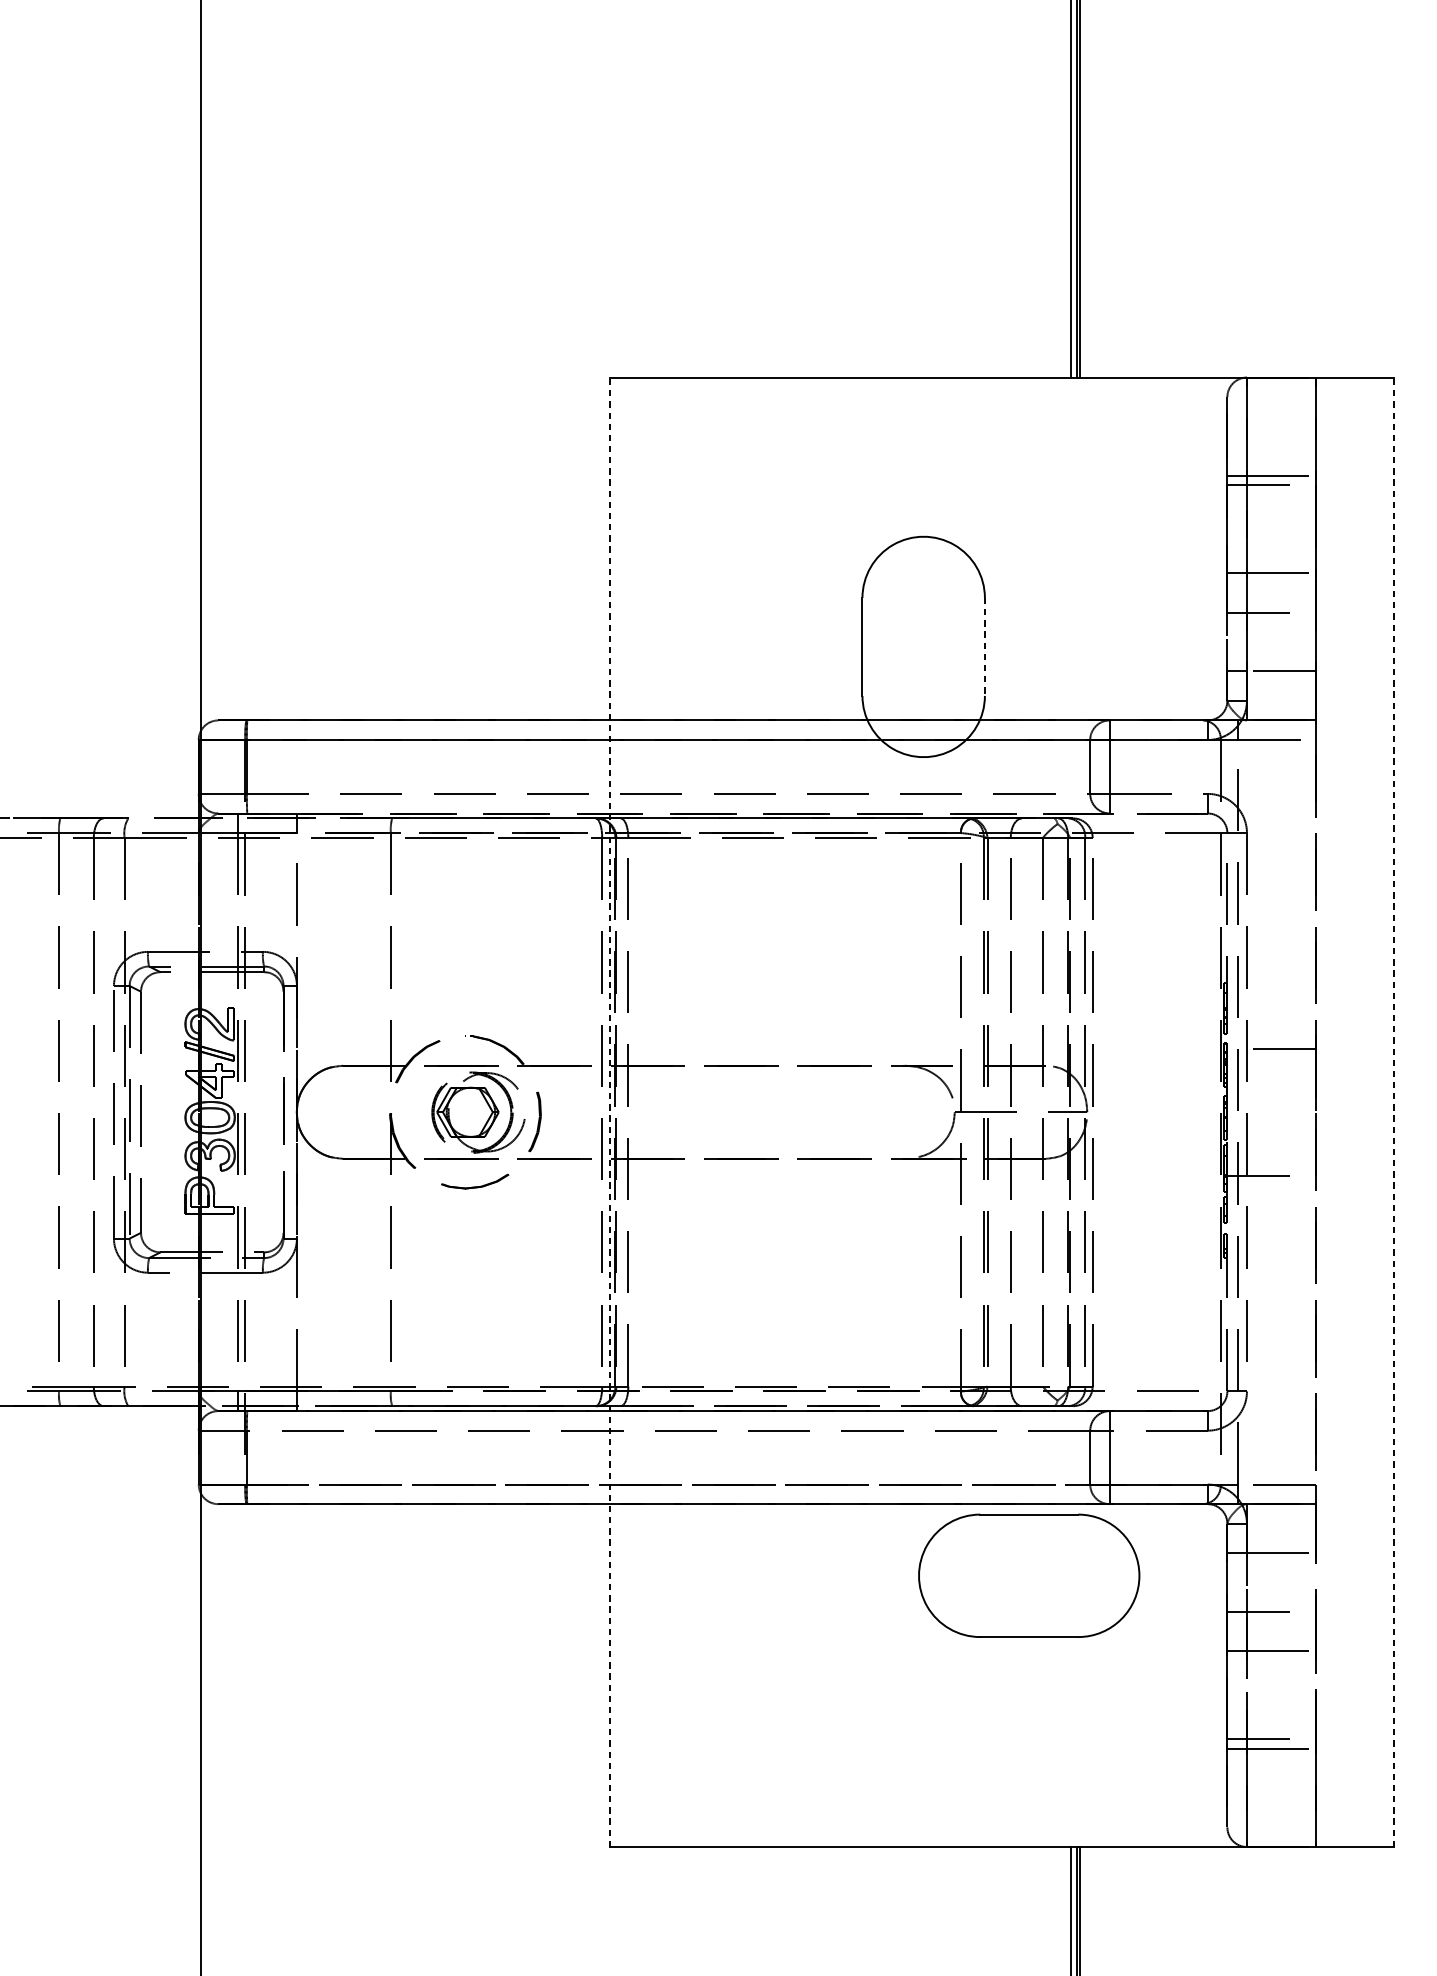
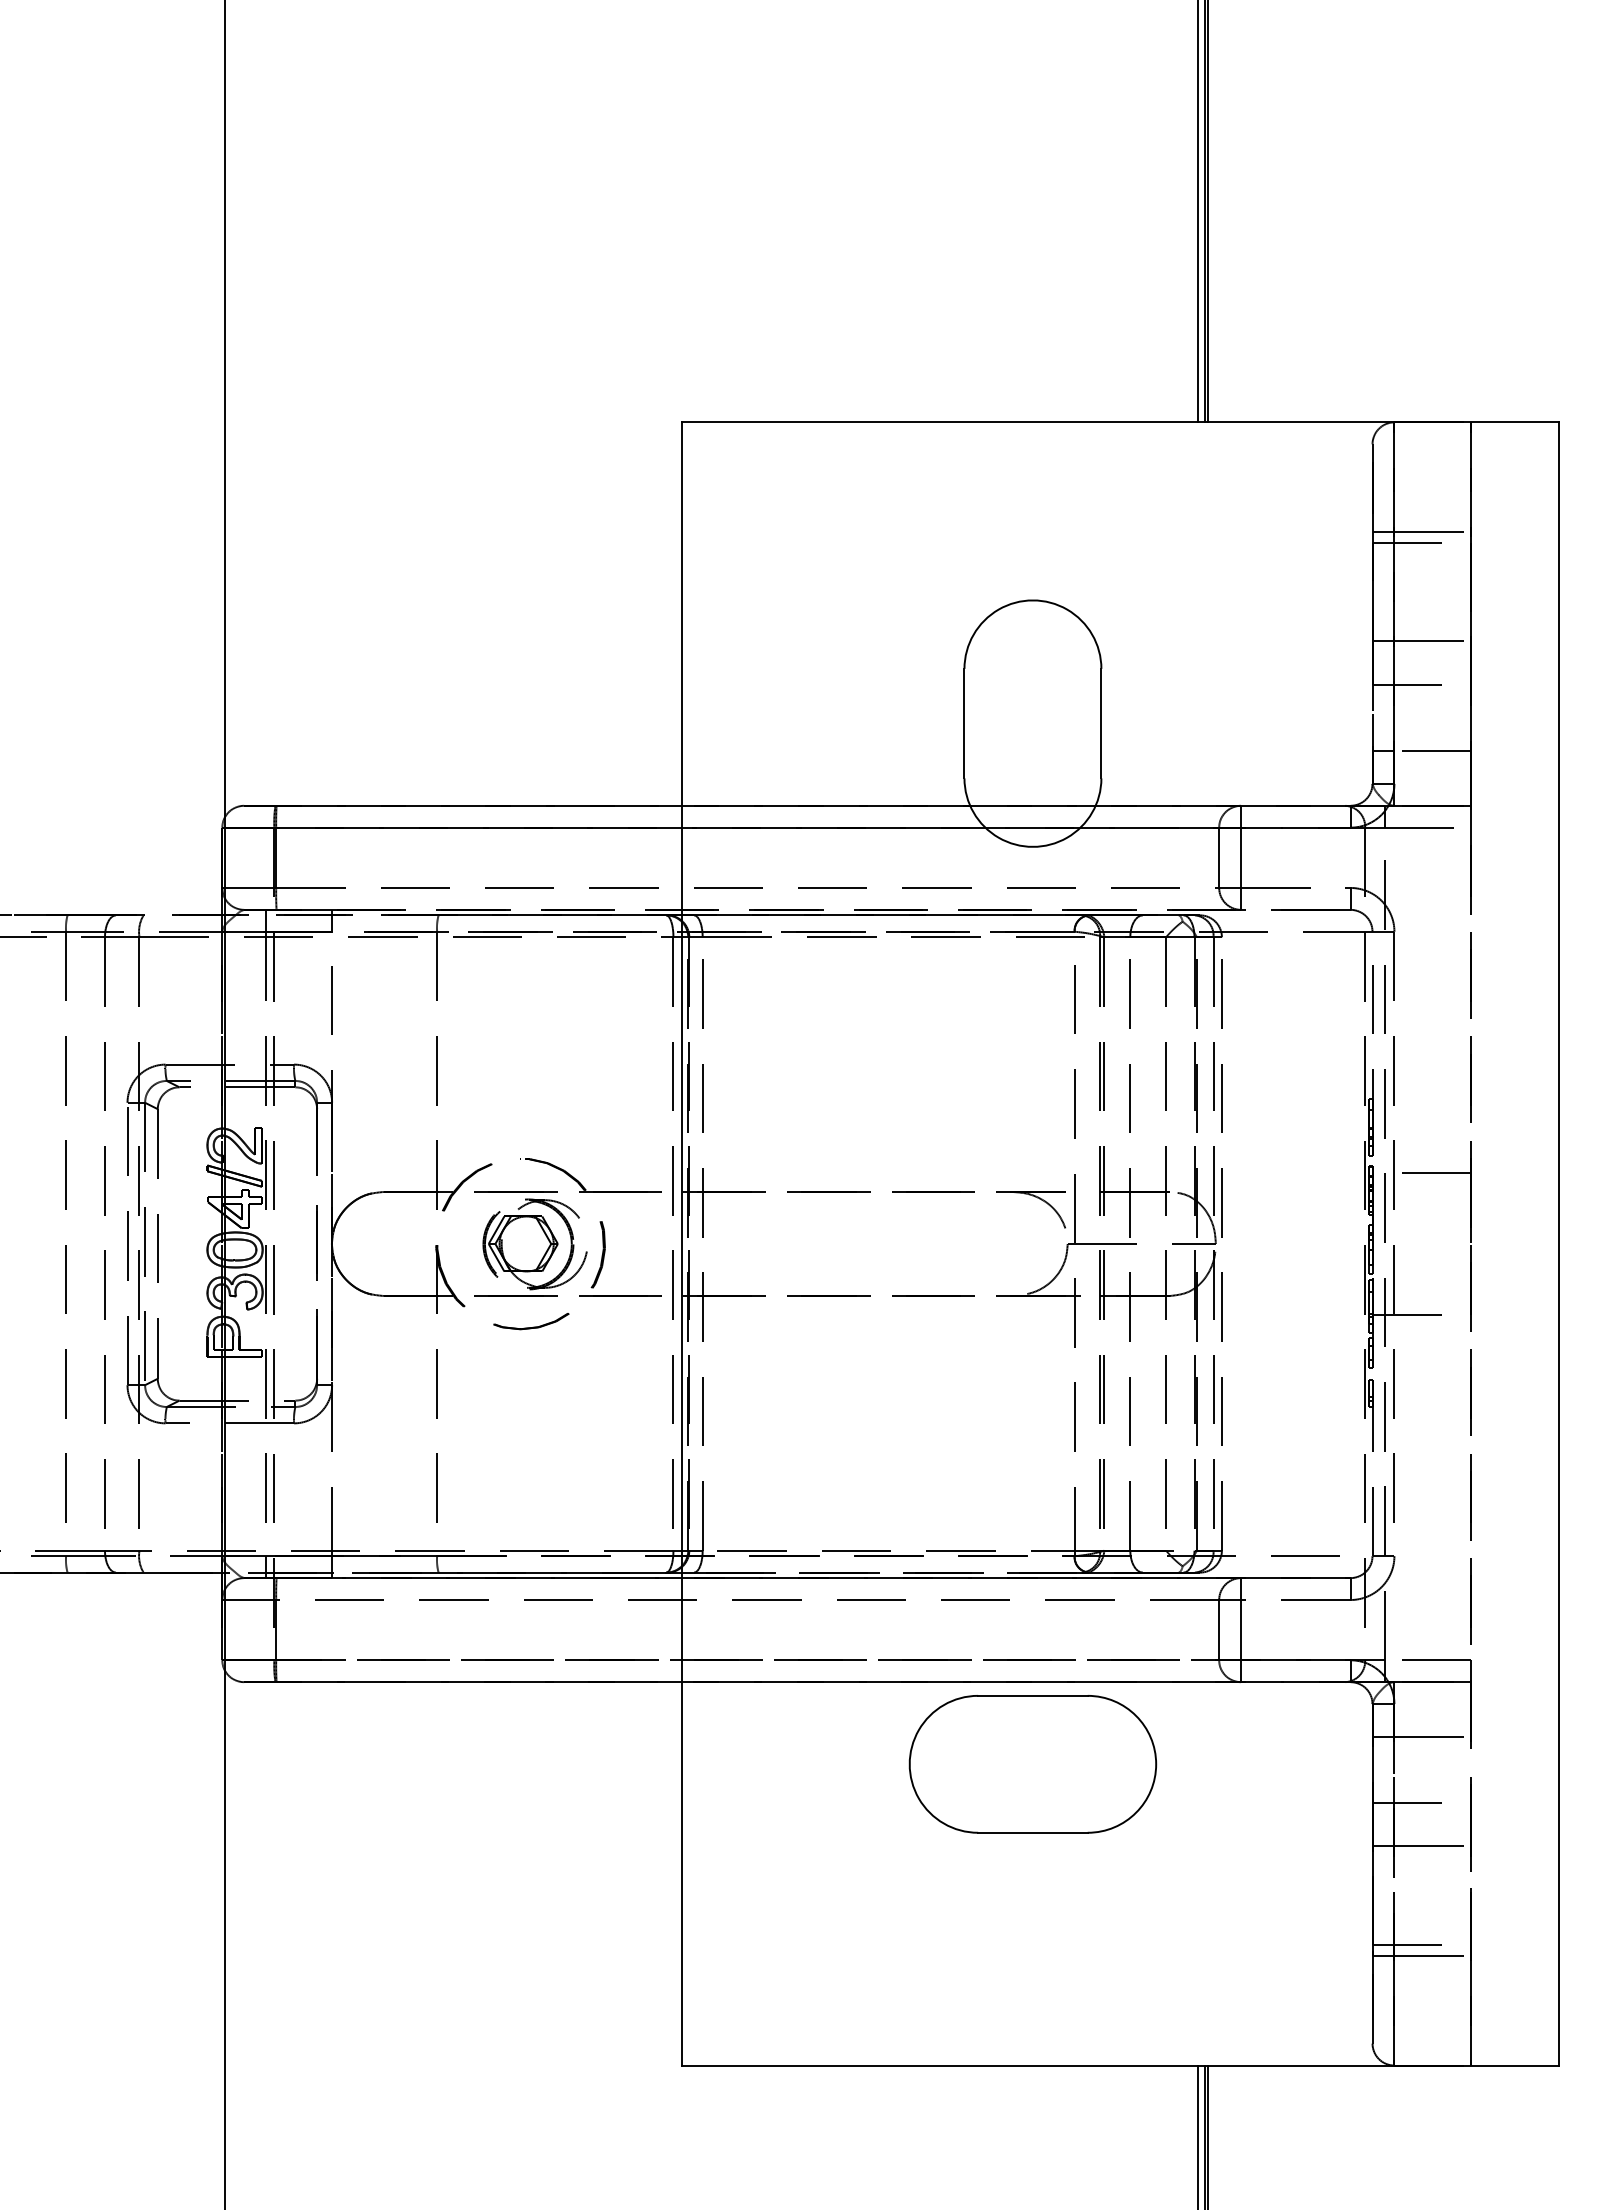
line: (985, 646) -> (1101, 723), dashed -> solid
line: (610, 1111) -> (682, 1243), dashed -> solid
line: (1393, 1111) -> (1558, 1243), dashed -> solid
part: (1028, 1576) -> (1032, 1764), moved

